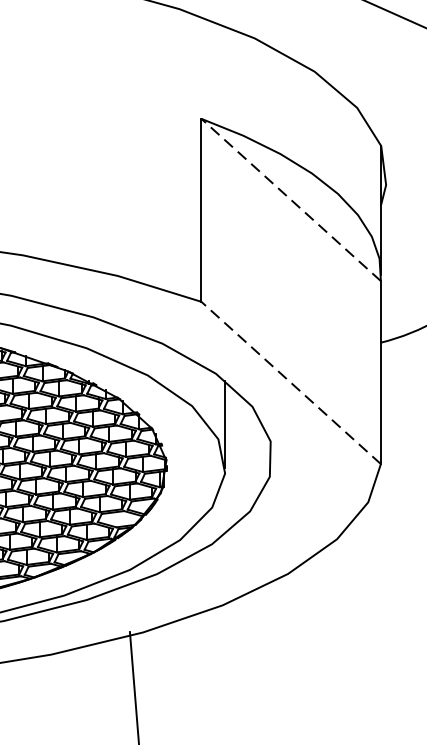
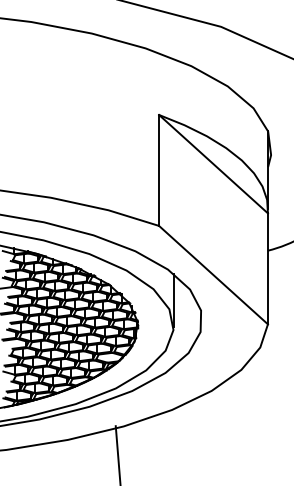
line: (291, 198) -> (213, 163), dashed -> solid
line: (291, 381) -> (213, 274), dashed -> solid

